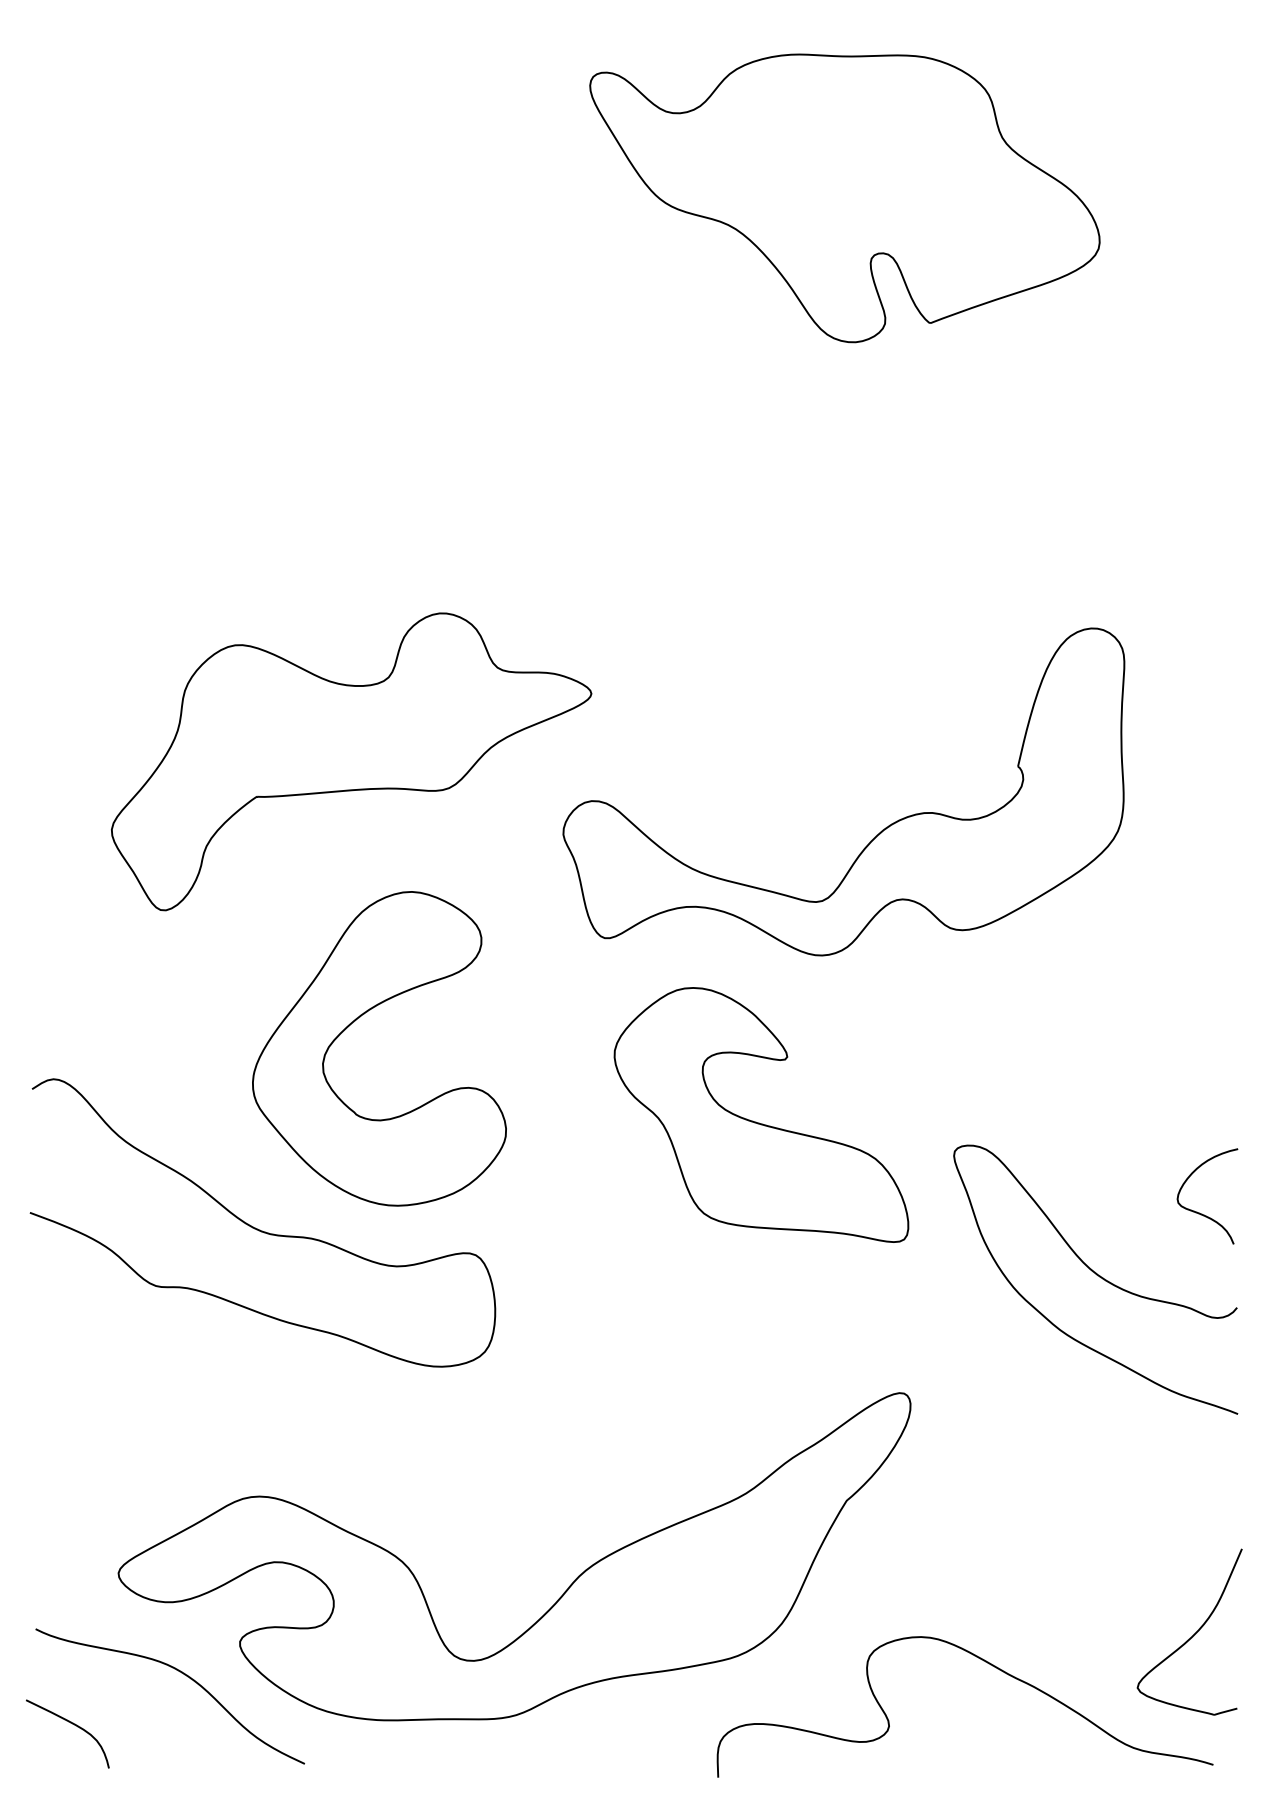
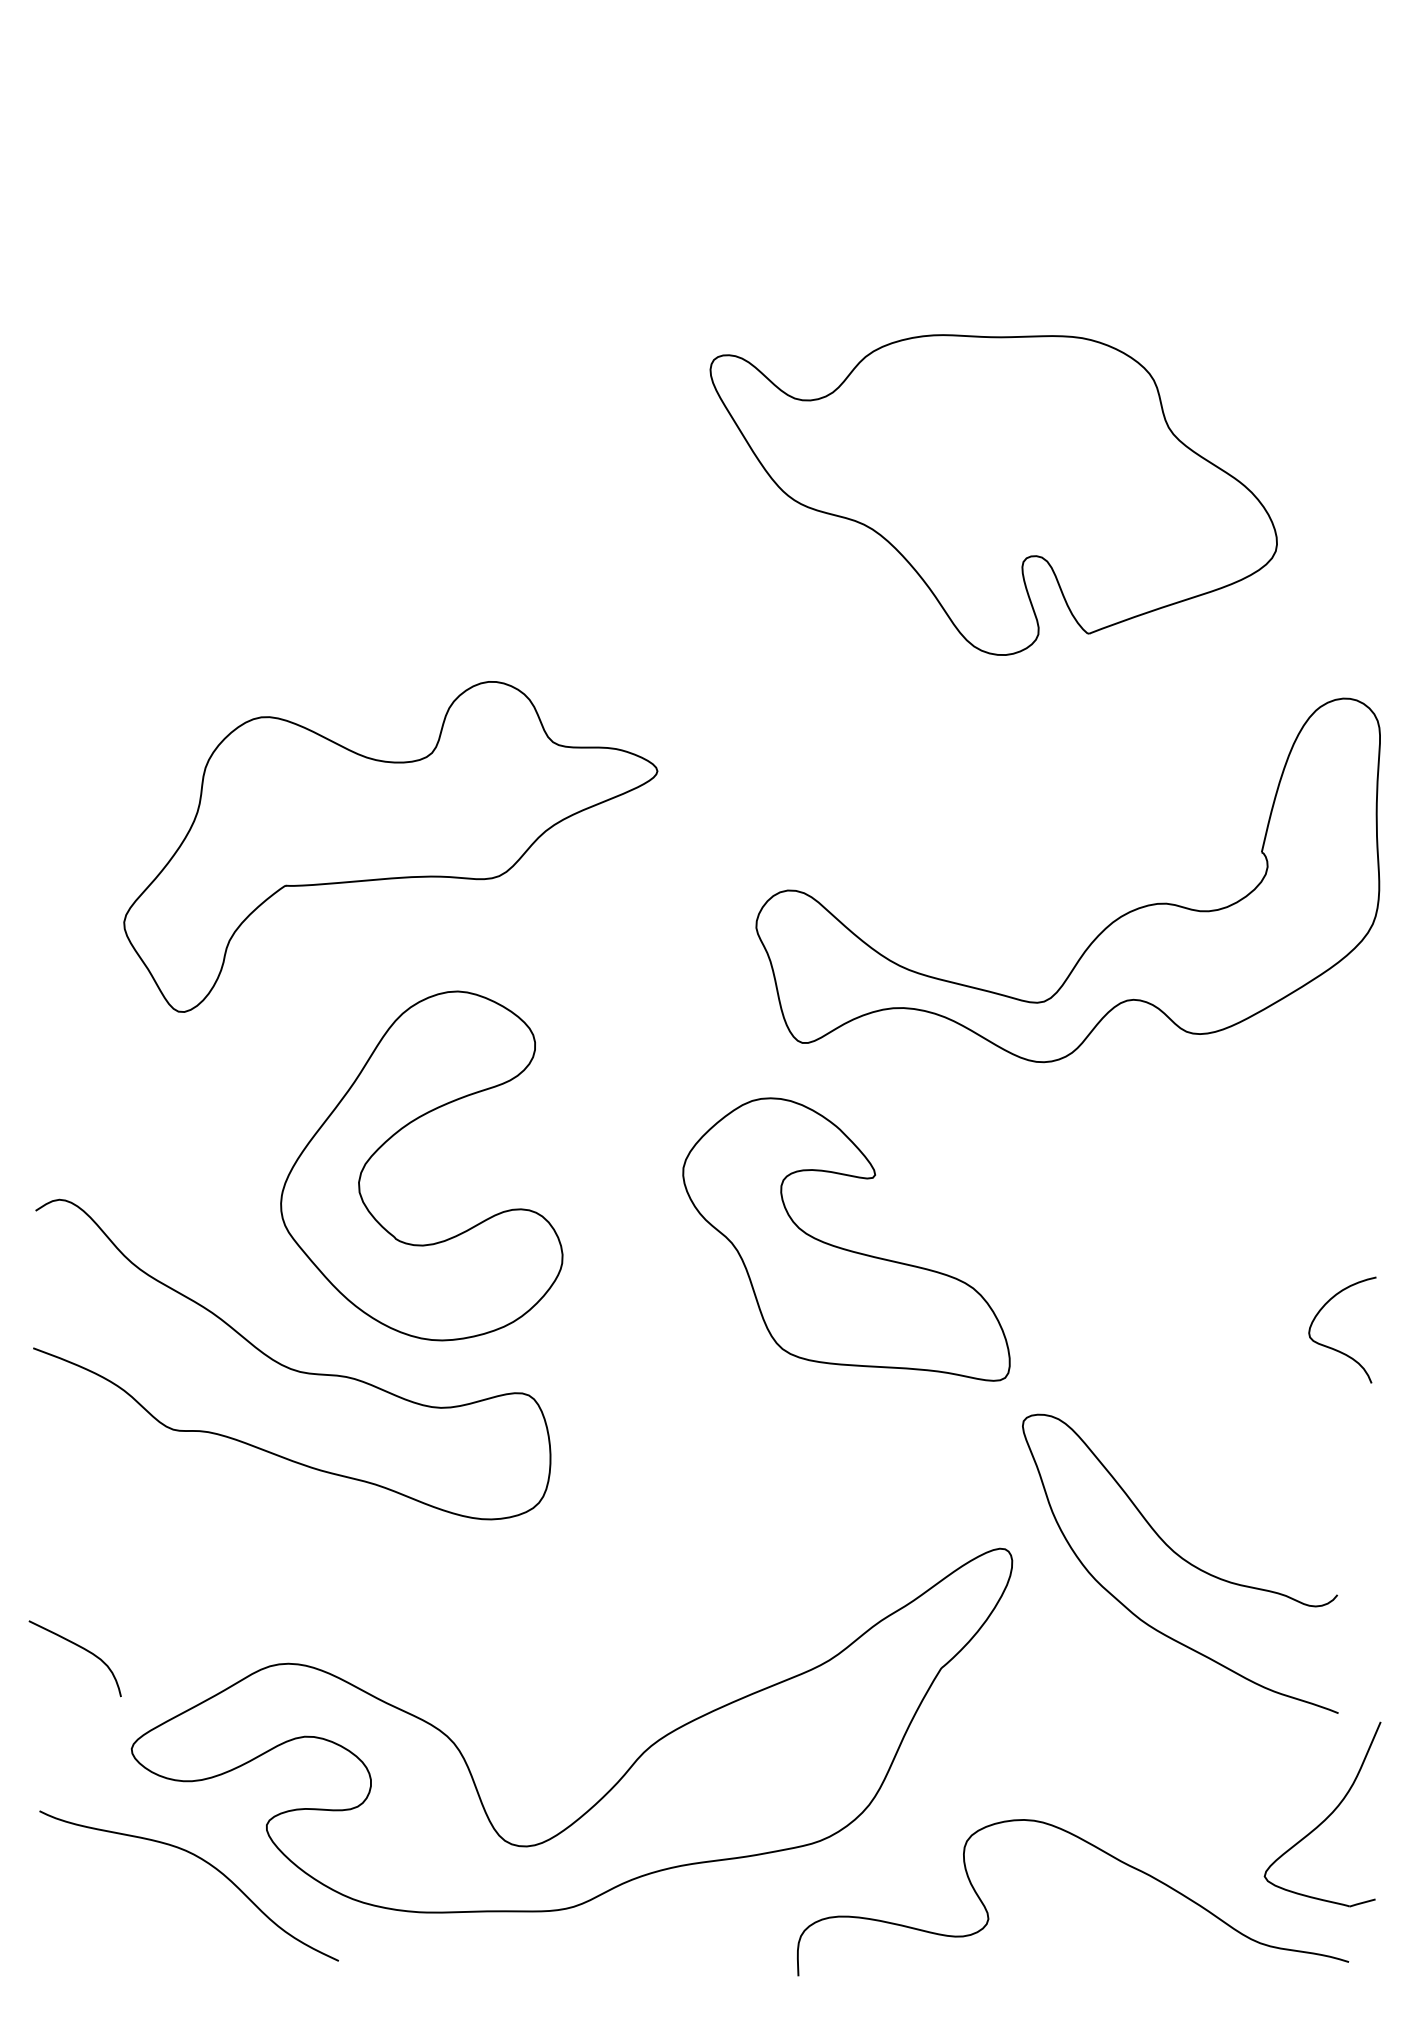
part: (844, 198) -> (993, 495), moved
part: (882, 829) -> (1111, 922), moved
curve: (1096, 1275) -> (1181, 1559), moved
curve: (72, 1724) -> (80, 1648), moved

